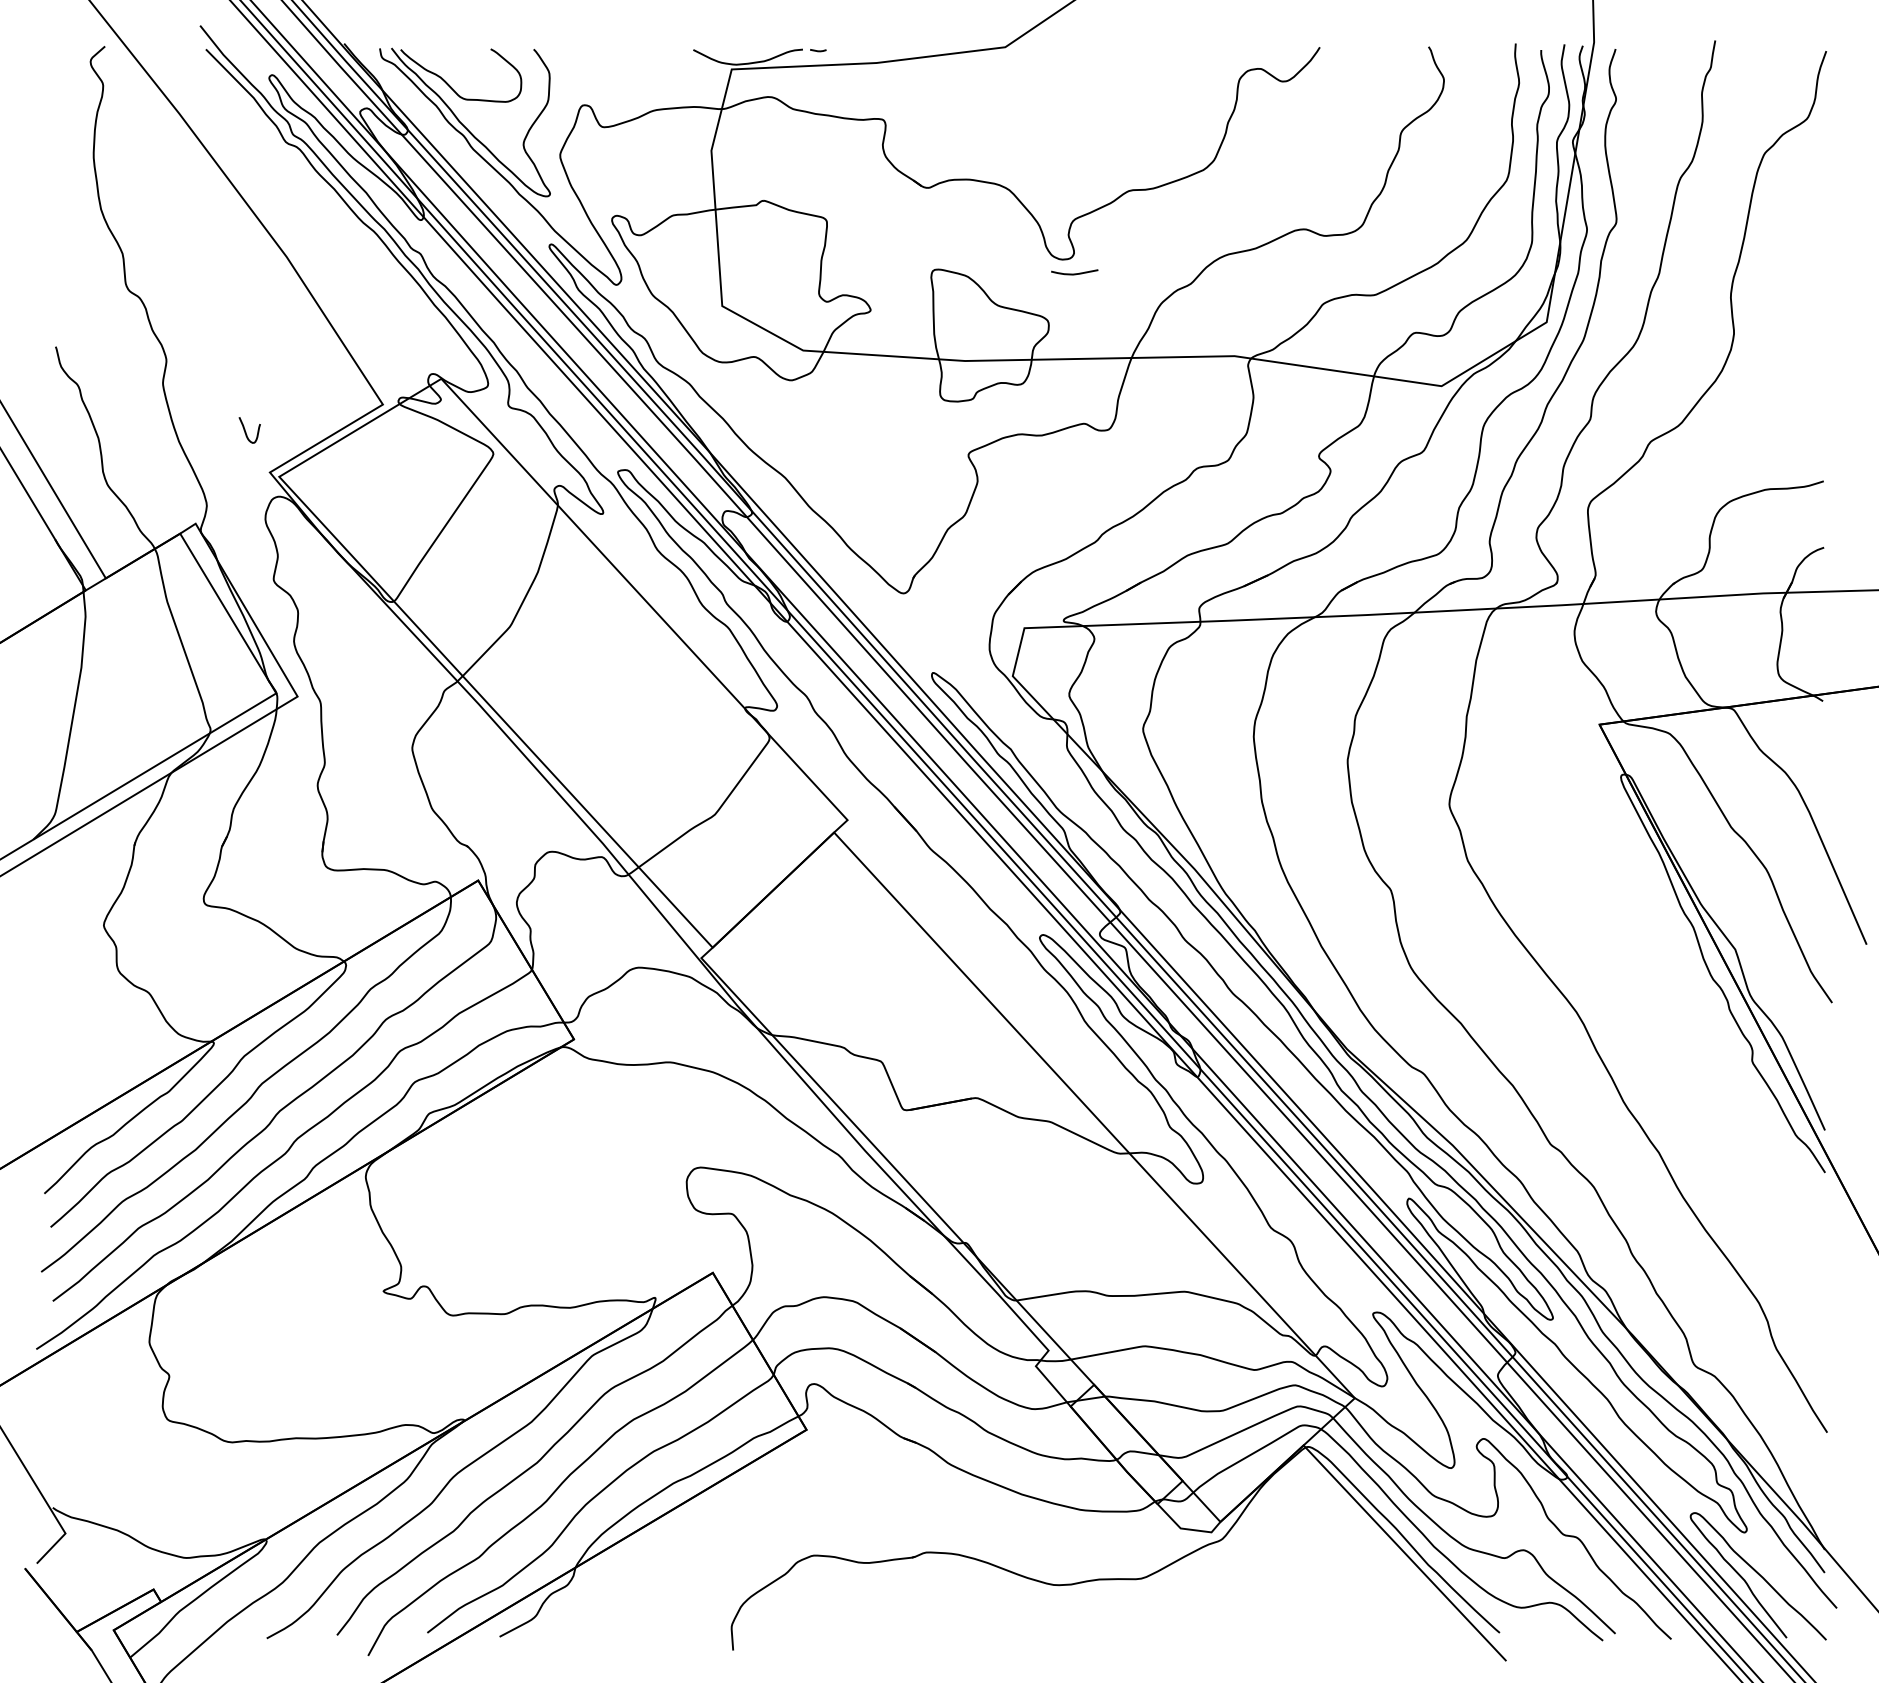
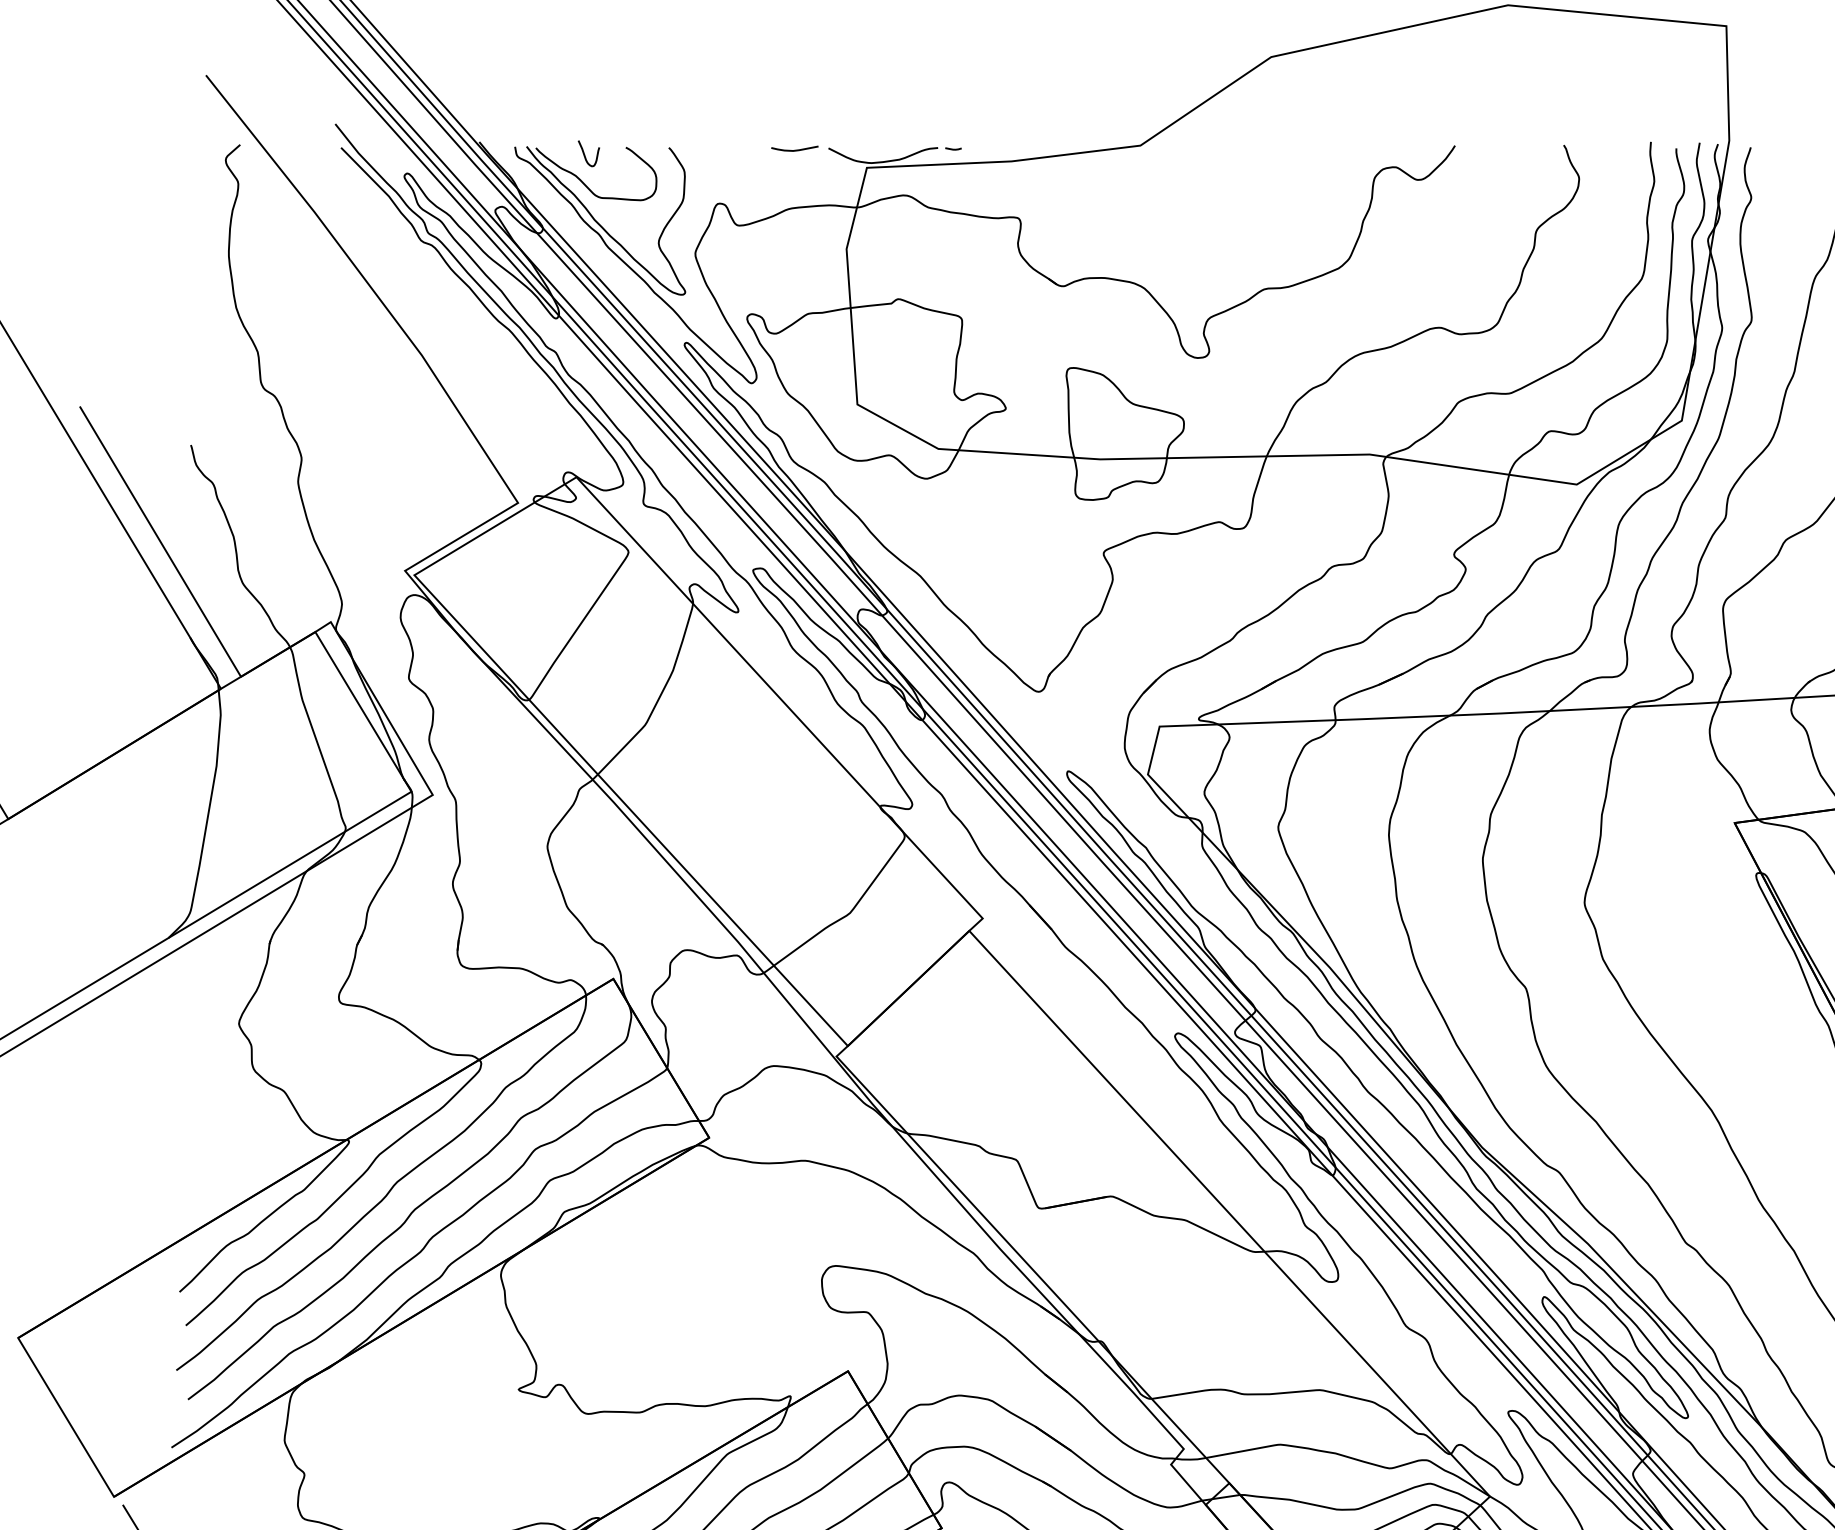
curve: (1074, 273) -> (794, 149), moved
curve: (246, 431) -> (585, 154), moved

